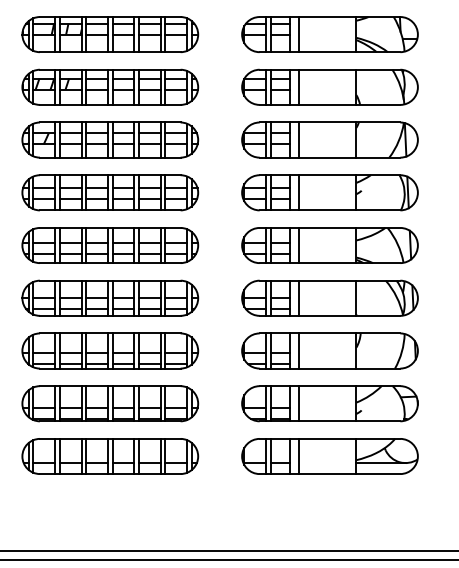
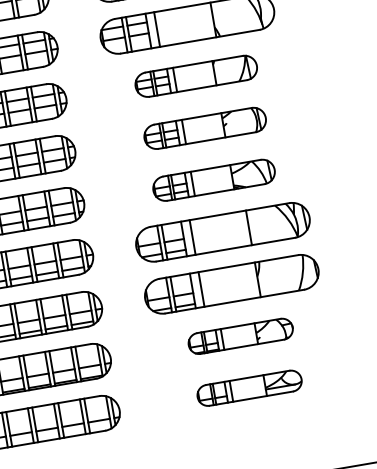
part: (329, 139) -> (195, 75), size x0.7
part: (329, 192) -> (204, 128), size x0.7
part: (329, 245) -> (213, 180), size x0.7
part: (329, 403) -> (240, 336), size x0.6
part: (329, 456) -> (249, 388), size x0.6

